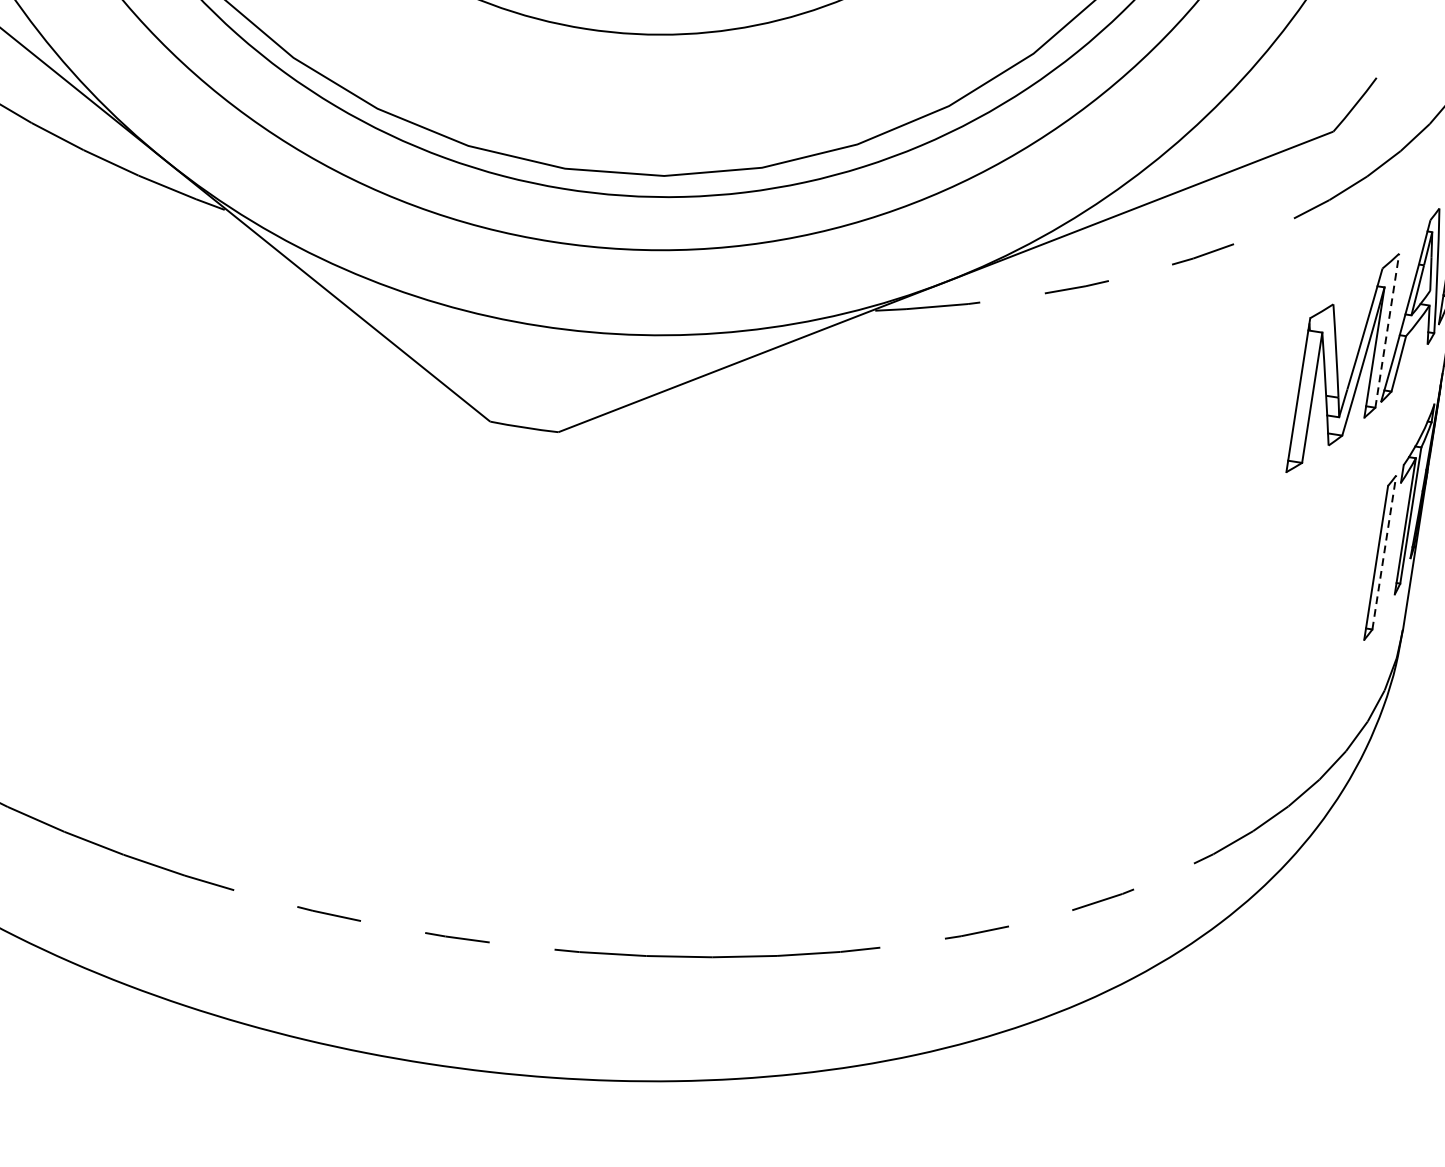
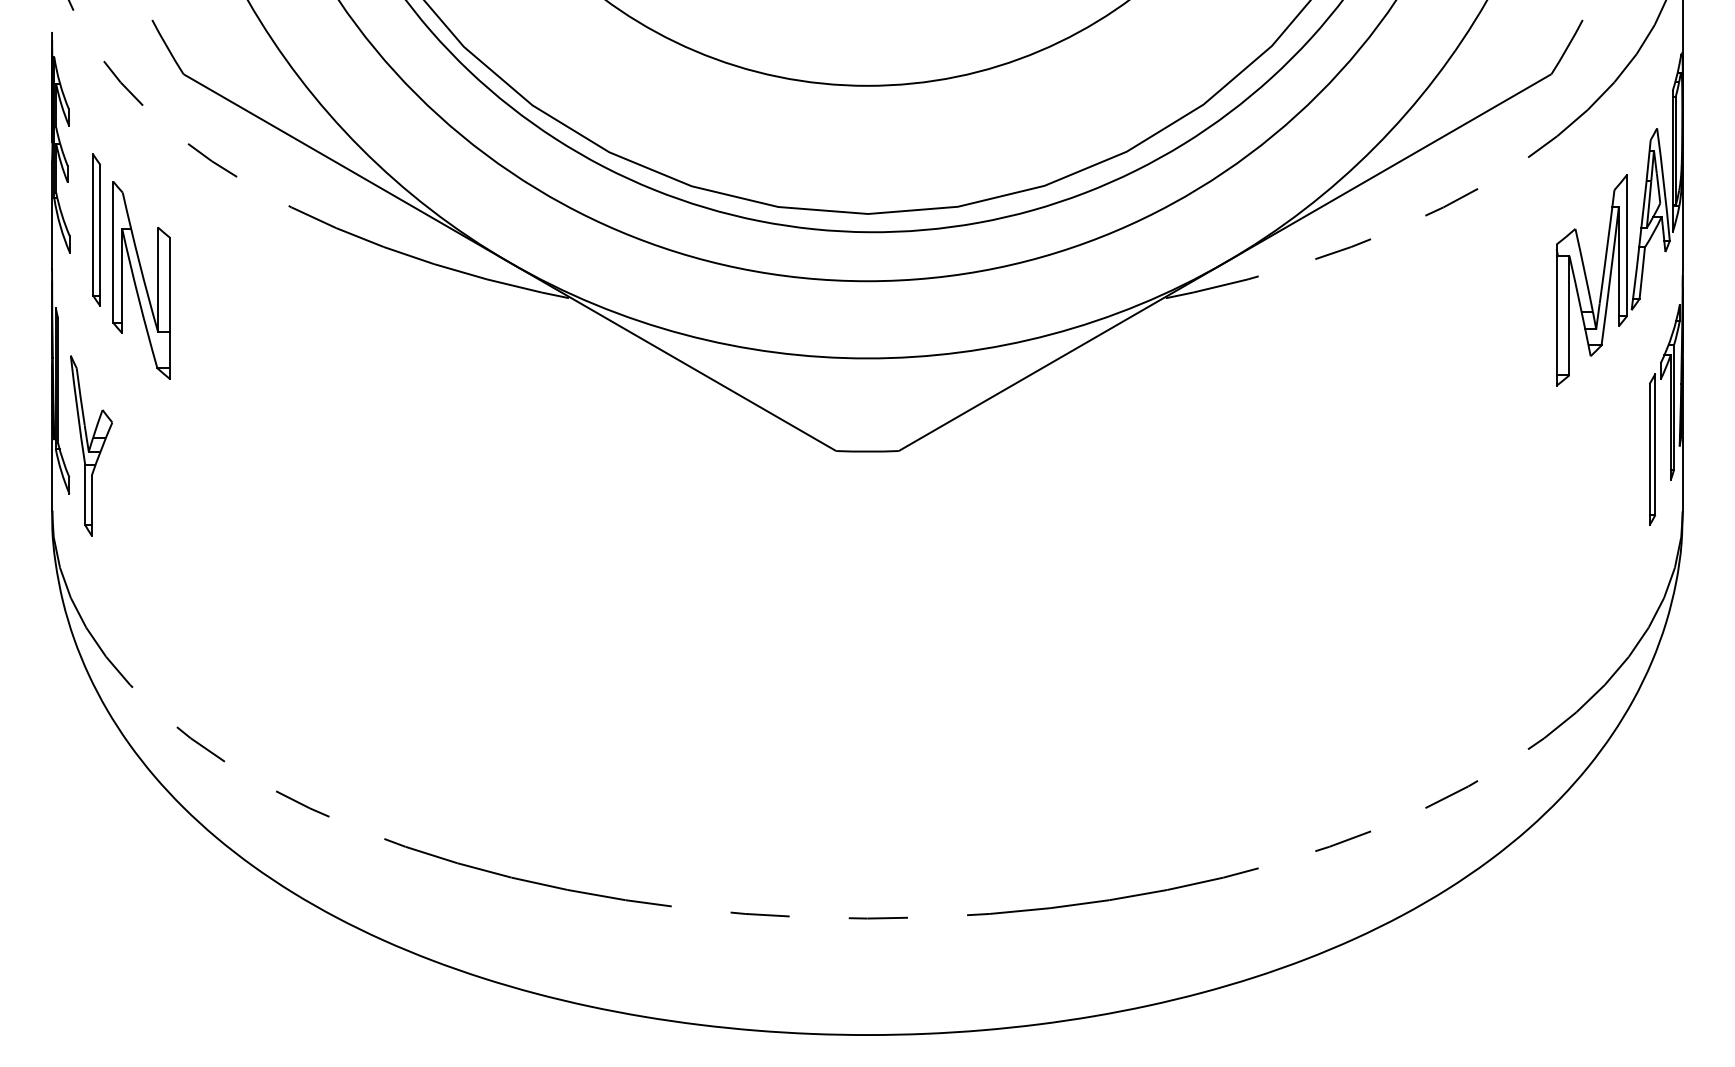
line: (1387, 331) -> (1627, 245), dashed -> solid
line: (1384, 552) -> (1655, 444), dashed -> solid

